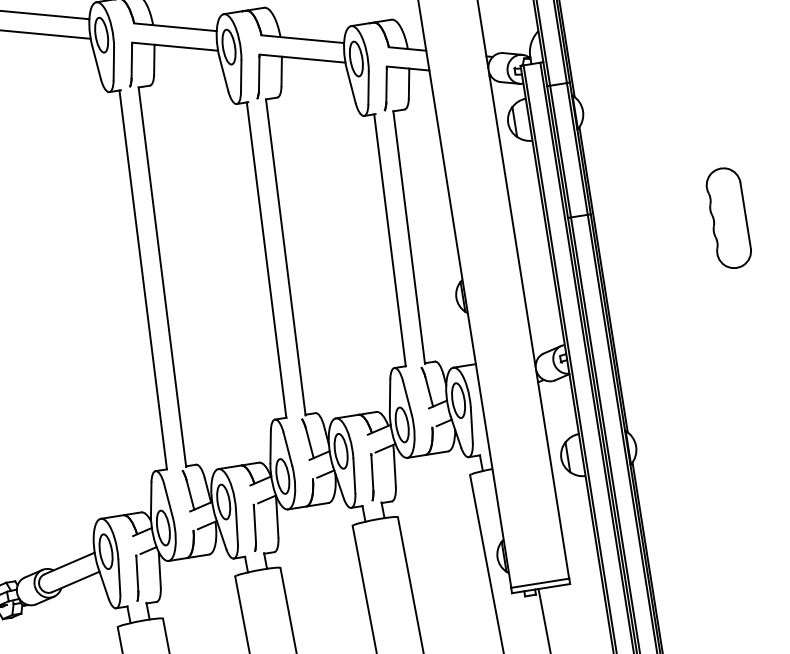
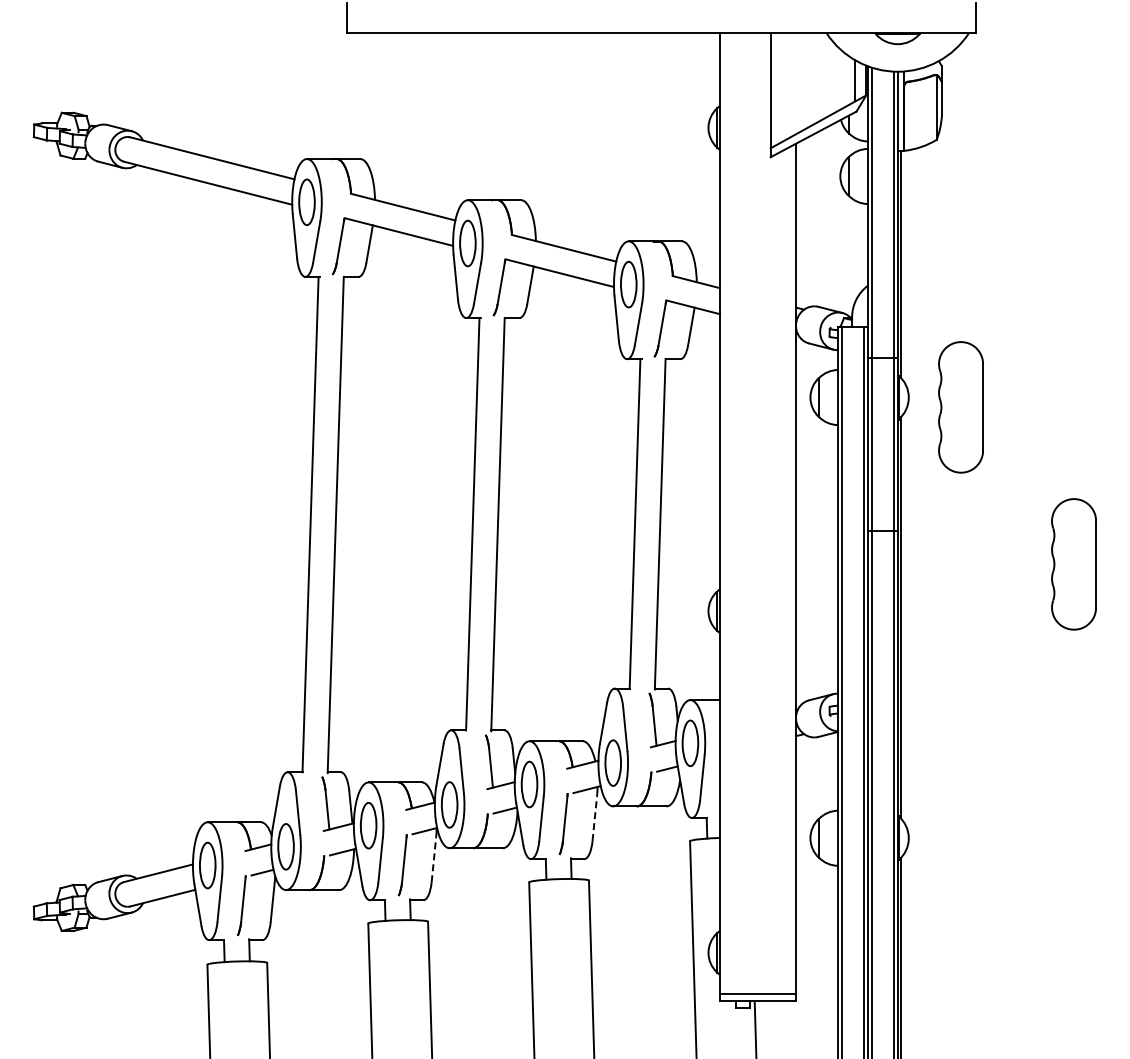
part: (623, 112) -> (960, 407), added
line: (394, 469) -> (594, 818), solid -> dashed
line: (277, 519) -> (433, 859), solid -> dashed

